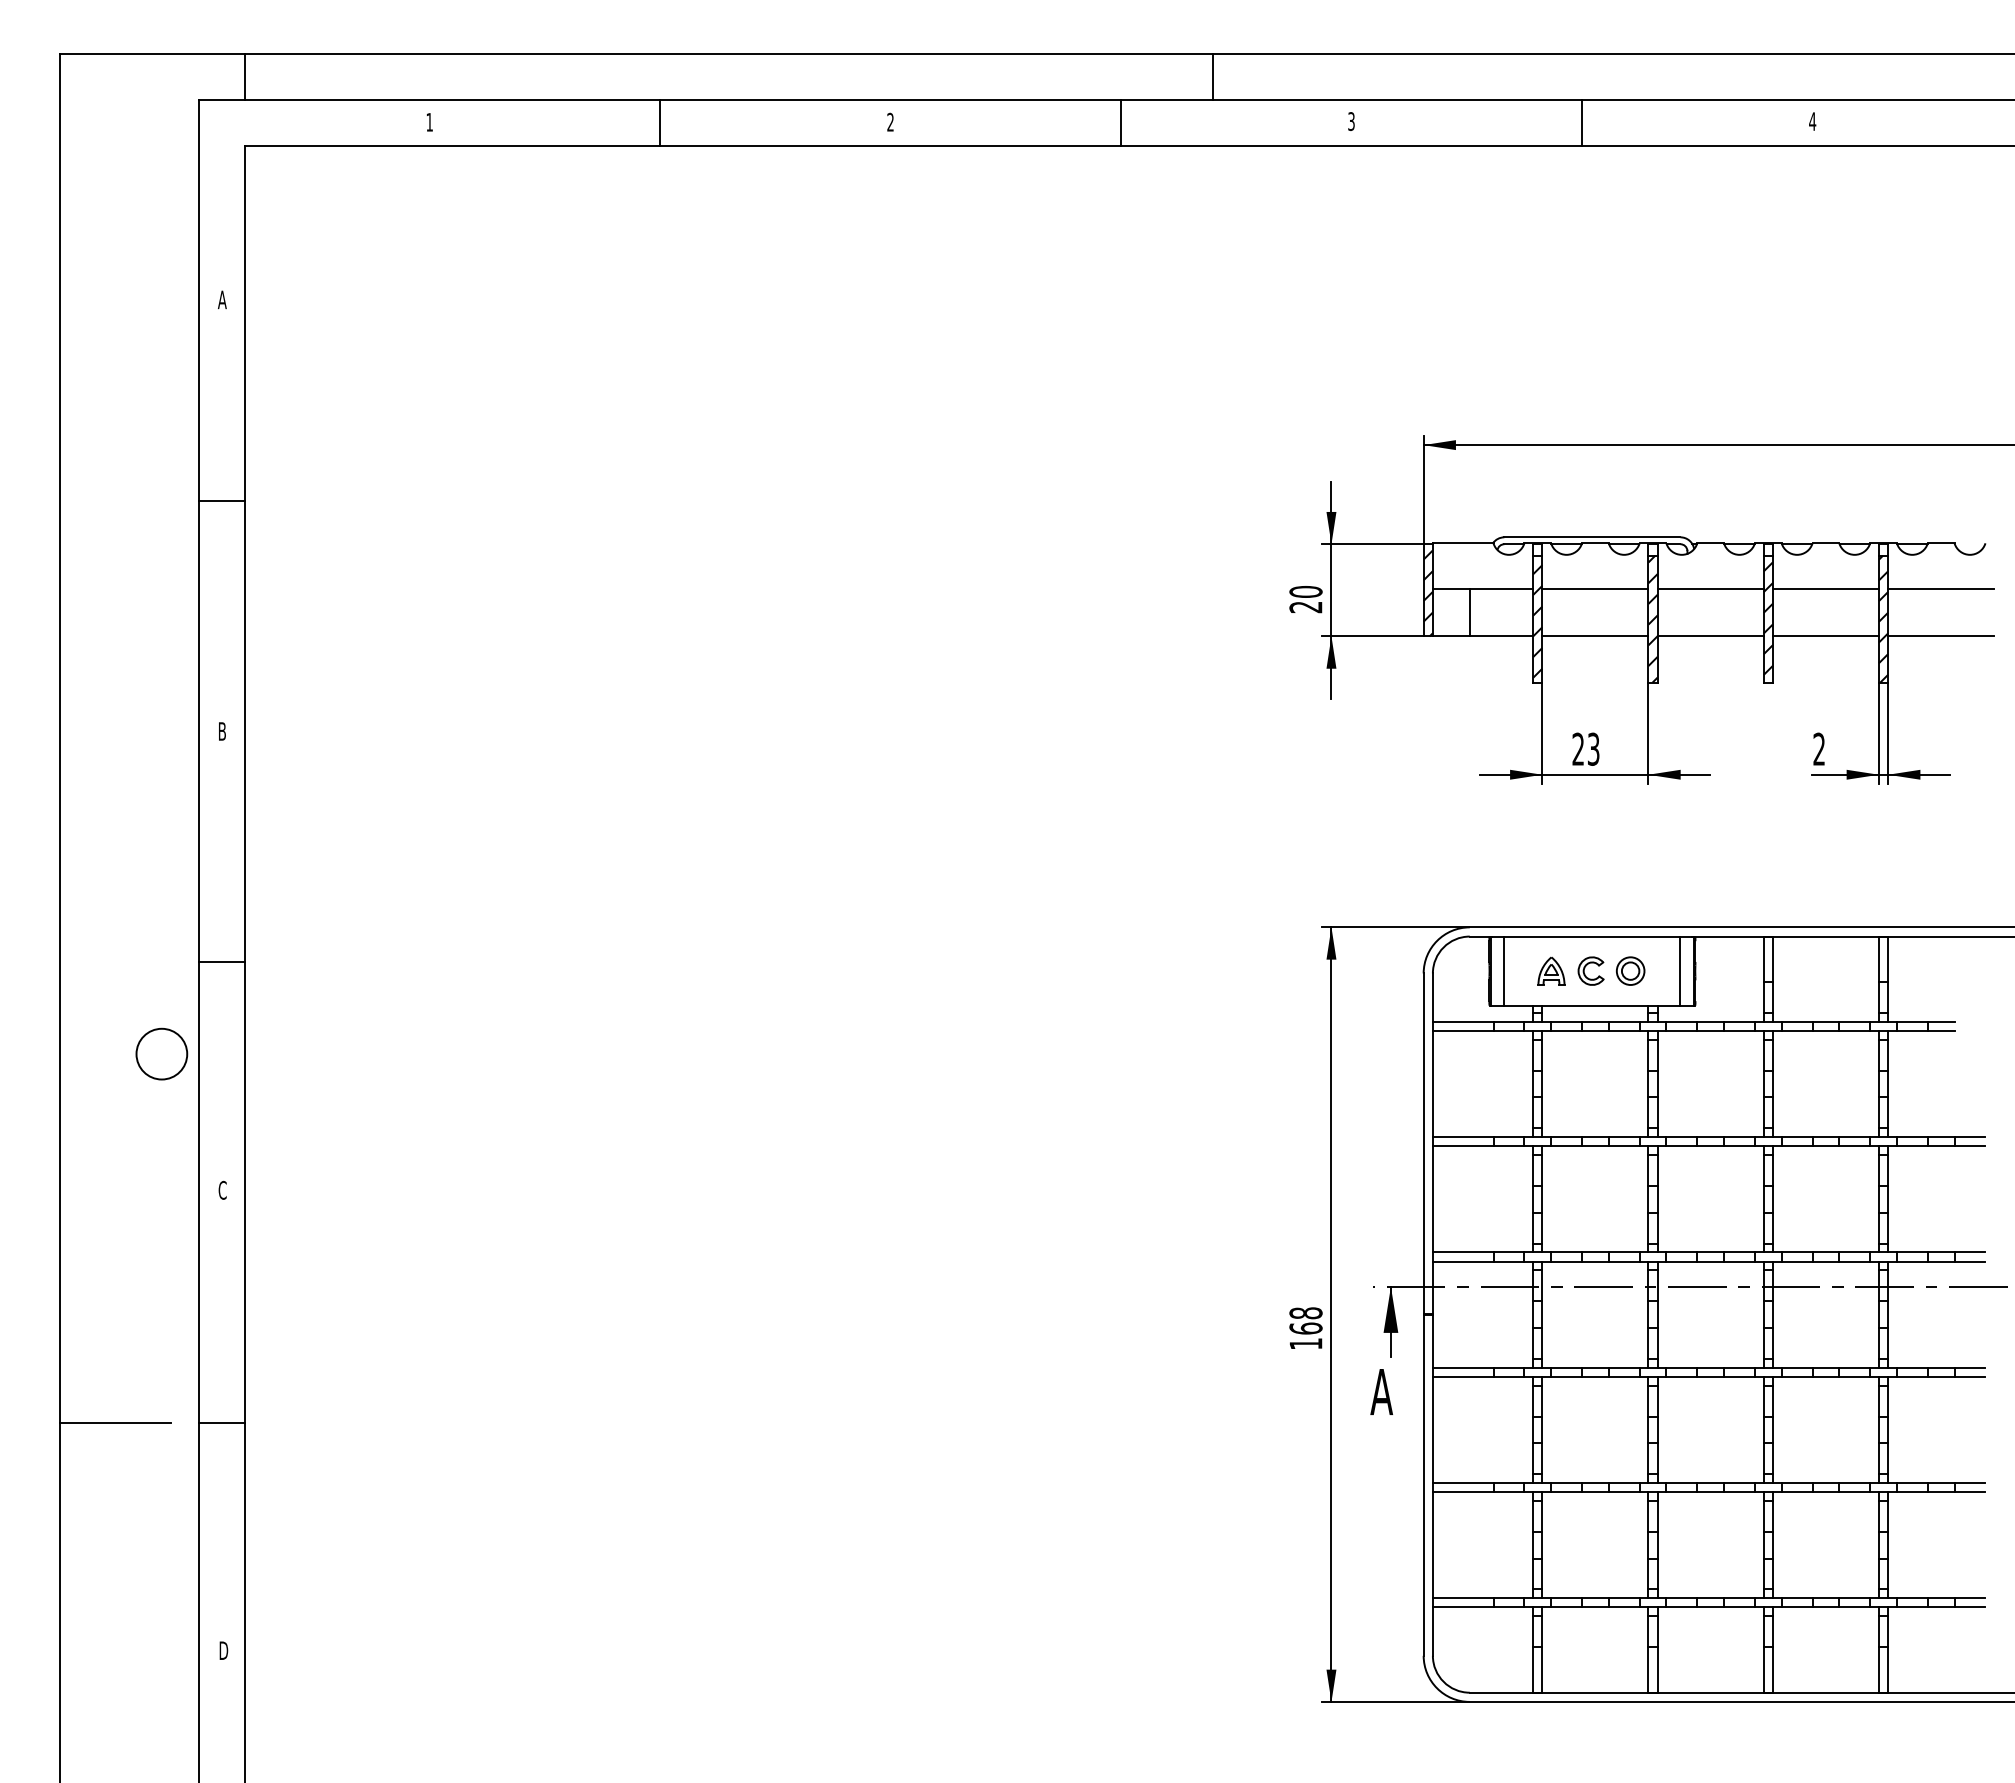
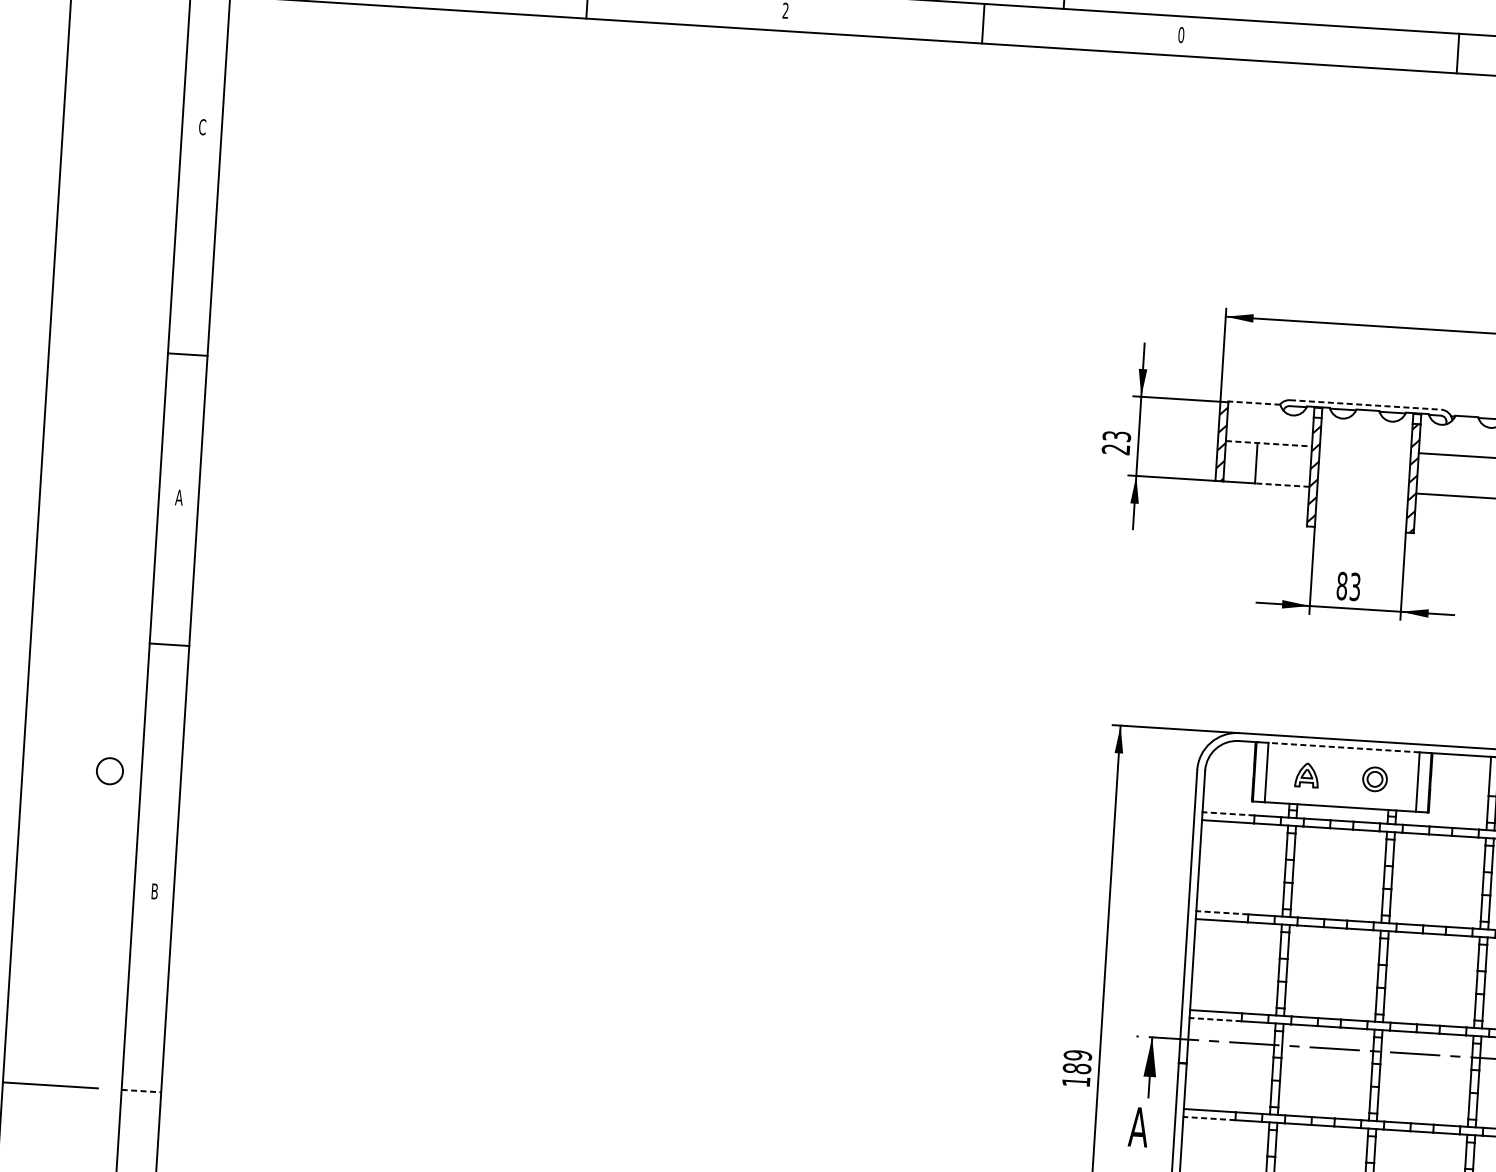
text: (1351, 121) -> (1181, 35), 3 -> 0
line: (1581, 122) -> (1457, 53), moved
text: (222, 299) -> (202, 126), A -> C
line: (221, 500) -> (187, 354), moved
line: (1592, 537) -> (1365, 405), solid -> dashed
line: (1462, 543) -> (1253, 403), solid -> dashed
line: (1483, 589) -> (1269, 443), solid -> dashed
line: (1595, 589) -> (1365, 449), removed
text: (1305, 591) -> (1116, 435), 20 -> 23
line: (1501, 636) -> (1282, 485), solid -> dashed
line: (1595, 636) -> (1362, 490), removed
text: (221, 731) -> (178, 497), B -> A
text: (1578, 748) -> (1342, 585), 23 -> 83
line: (1591, 936) -> (1343, 747), solid -> dashed
line: (221, 961) -> (169, 644), moved
part: (1590, 970) -> (1340, 776), removed
line: (1462, 1021) -> (1228, 813), solid -> dashed
circle: (161, 1053) -> (109, 770), size x0.6
line: (1462, 1137) -> (1221, 913), solid -> dashed
text: (222, 1189) -> (154, 890), C -> B
line: (1462, 1261) -> (1215, 1019), solid -> dashed
text: (1305, 1320) -> (1077, 1061), 168 -> 189
line: (1462, 1376) -> (1208, 1118), solid -> dashed
line: (222, 1423) -> (141, 1091), solid -> dashed

